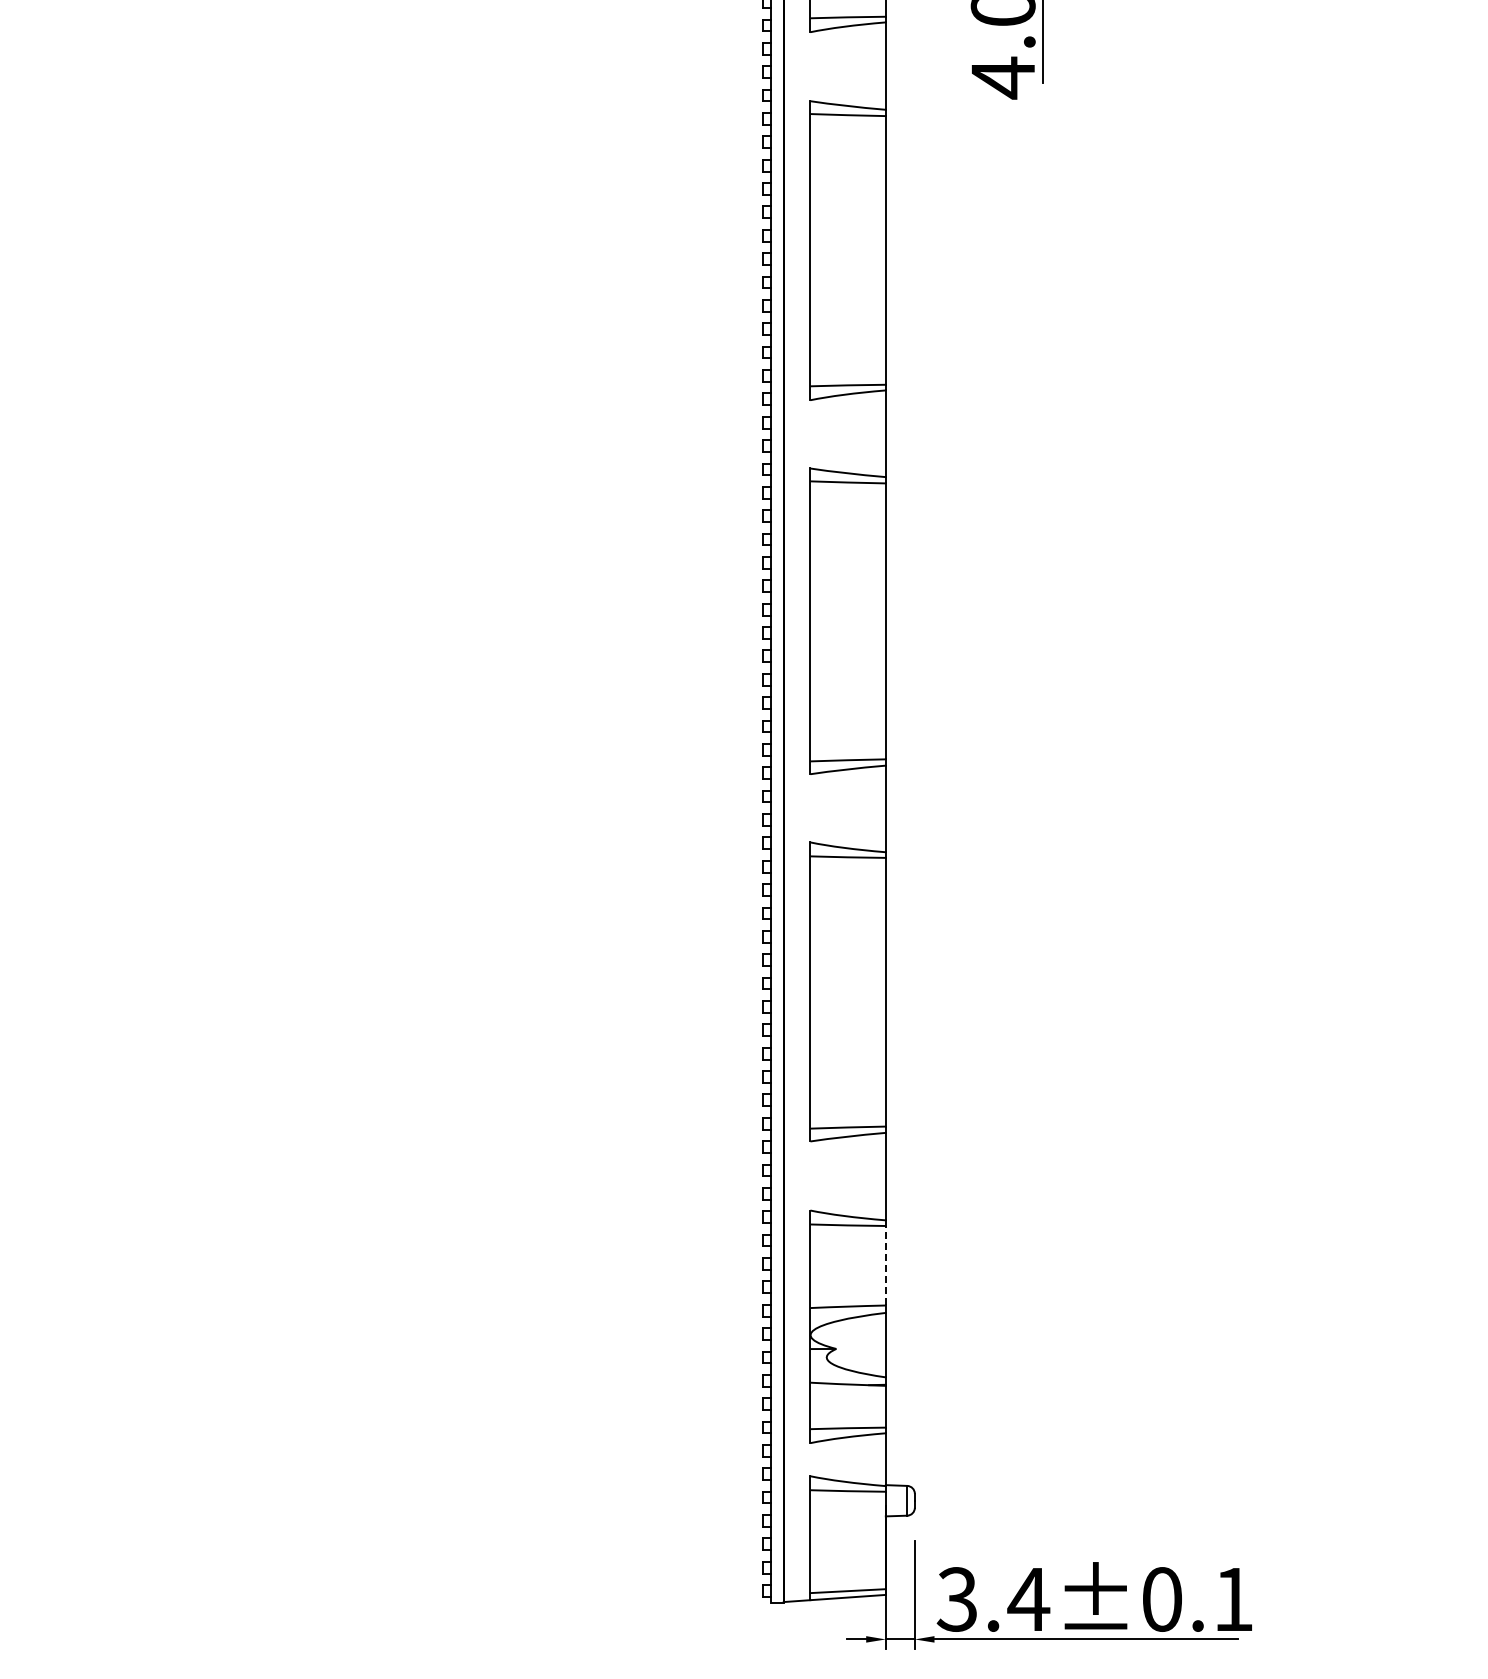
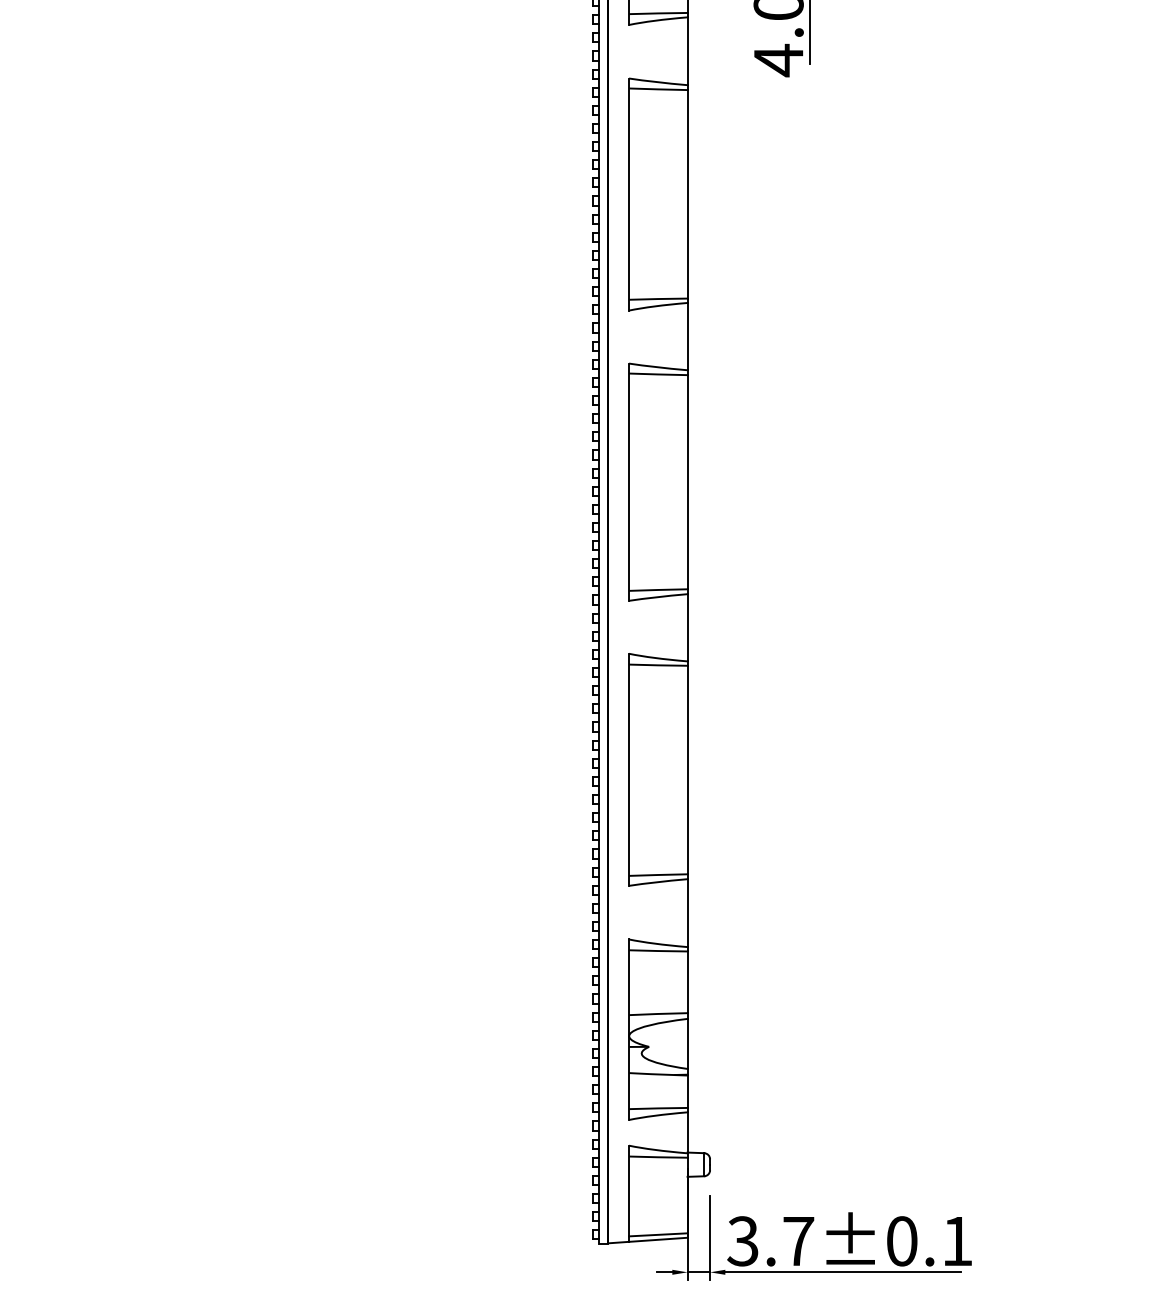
line: (885, 1265) -> (687, 982), dashed -> solid
text: (1028, 1599) -> (798, 1241), 3.4±0.1 -> 3.7±0.1

